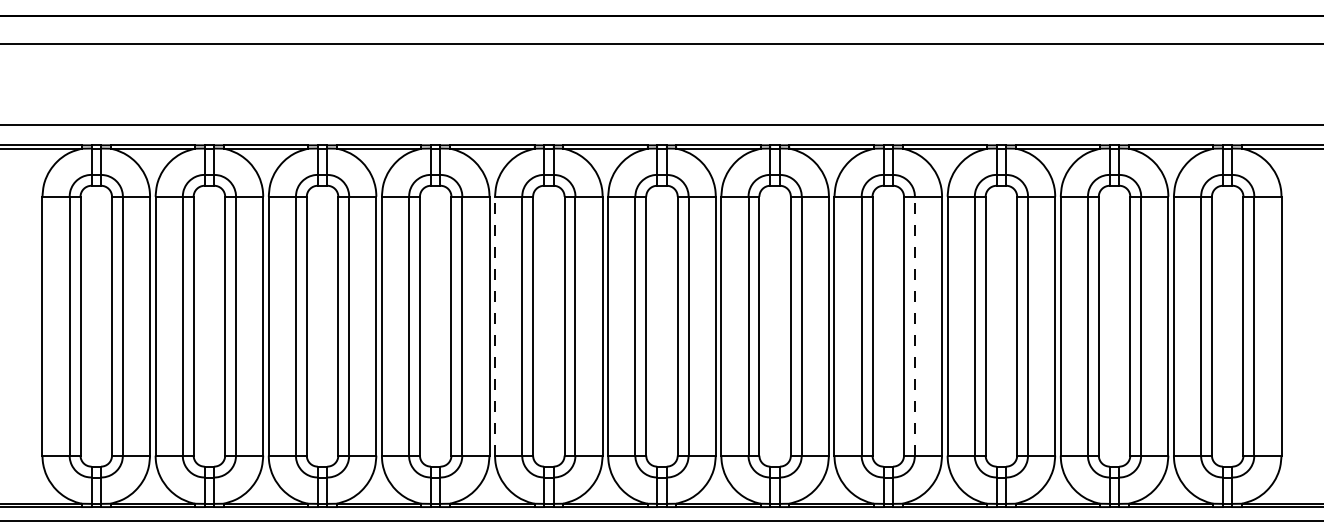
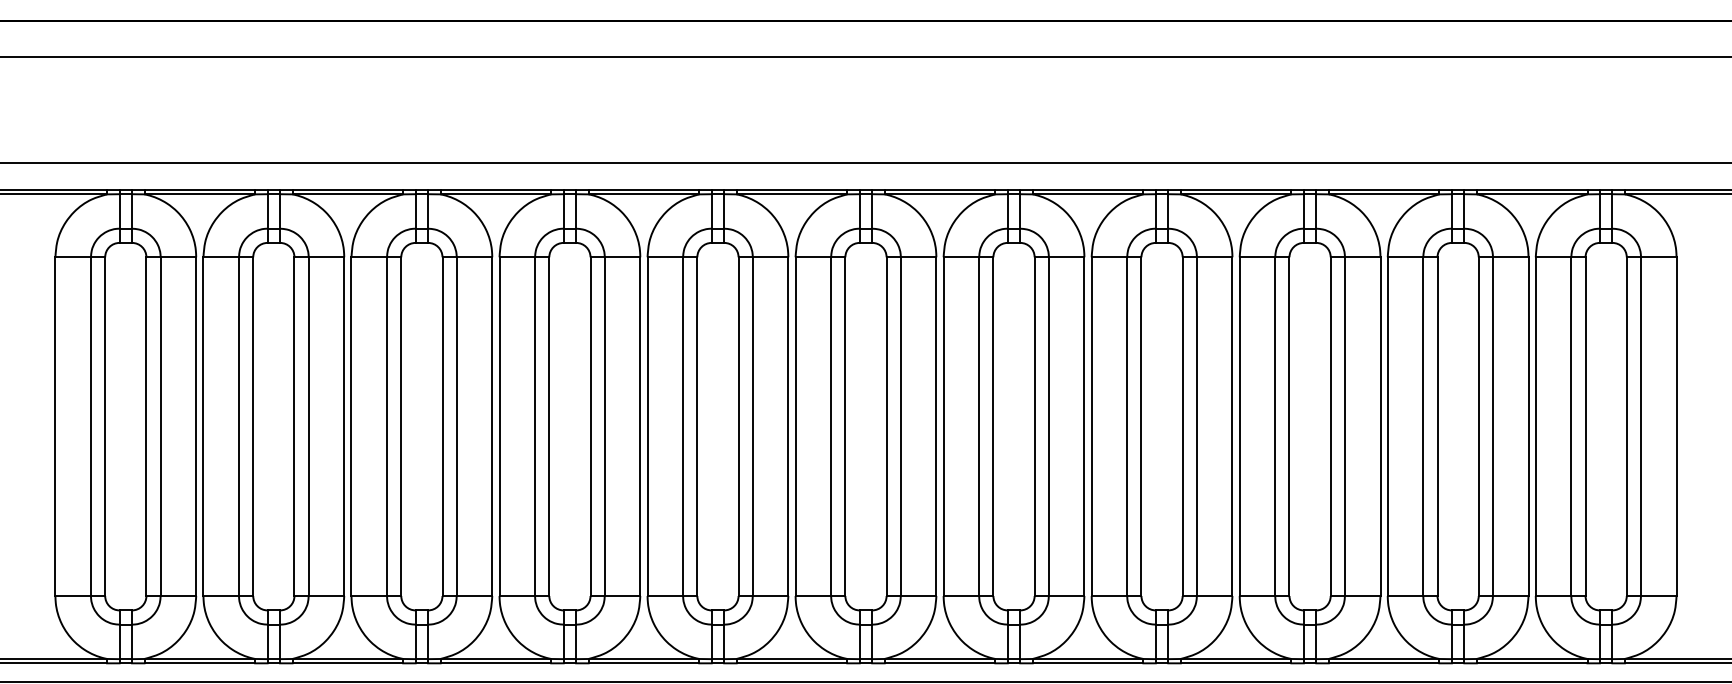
line: (495, 325) -> (648, 425), dashed -> solid
line: (914, 325) -> (1196, 425), dashed -> solid

